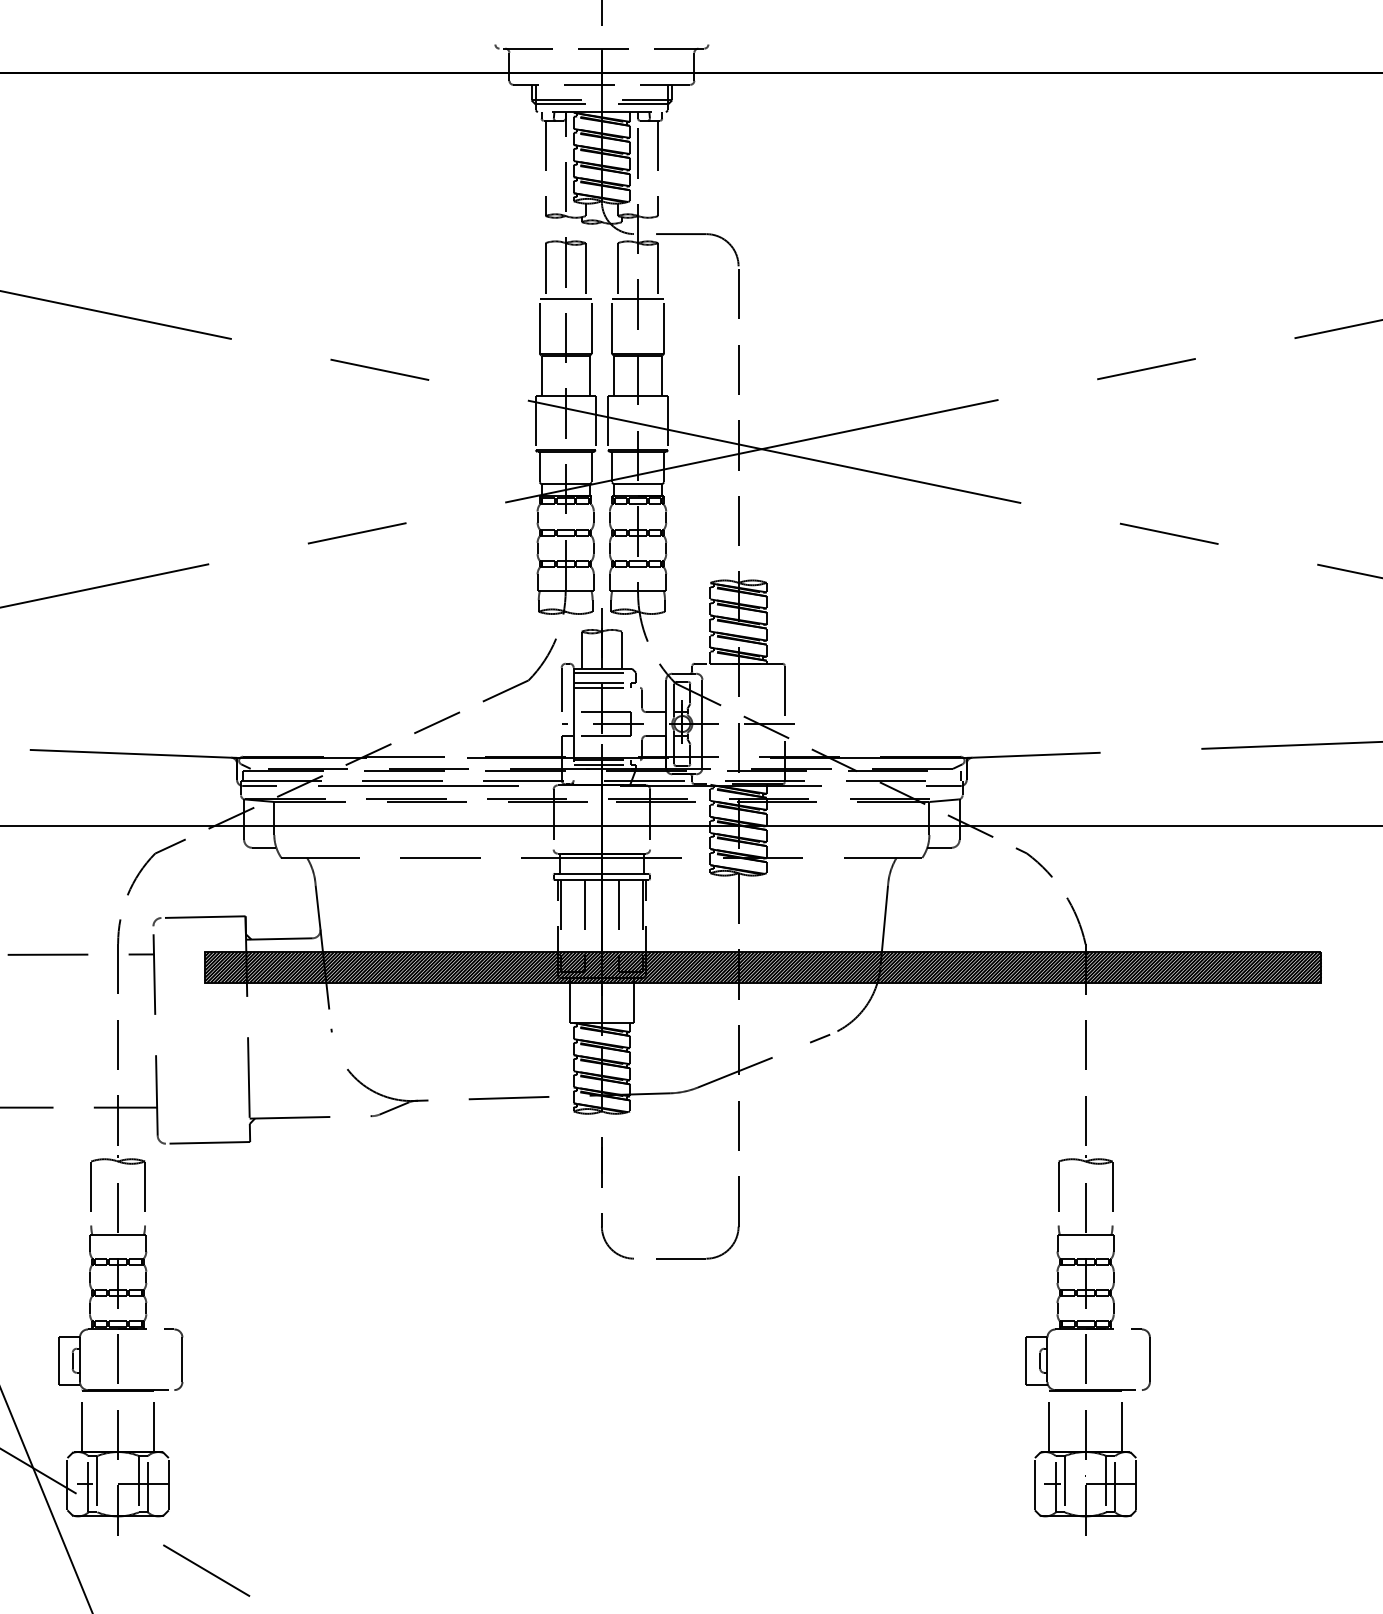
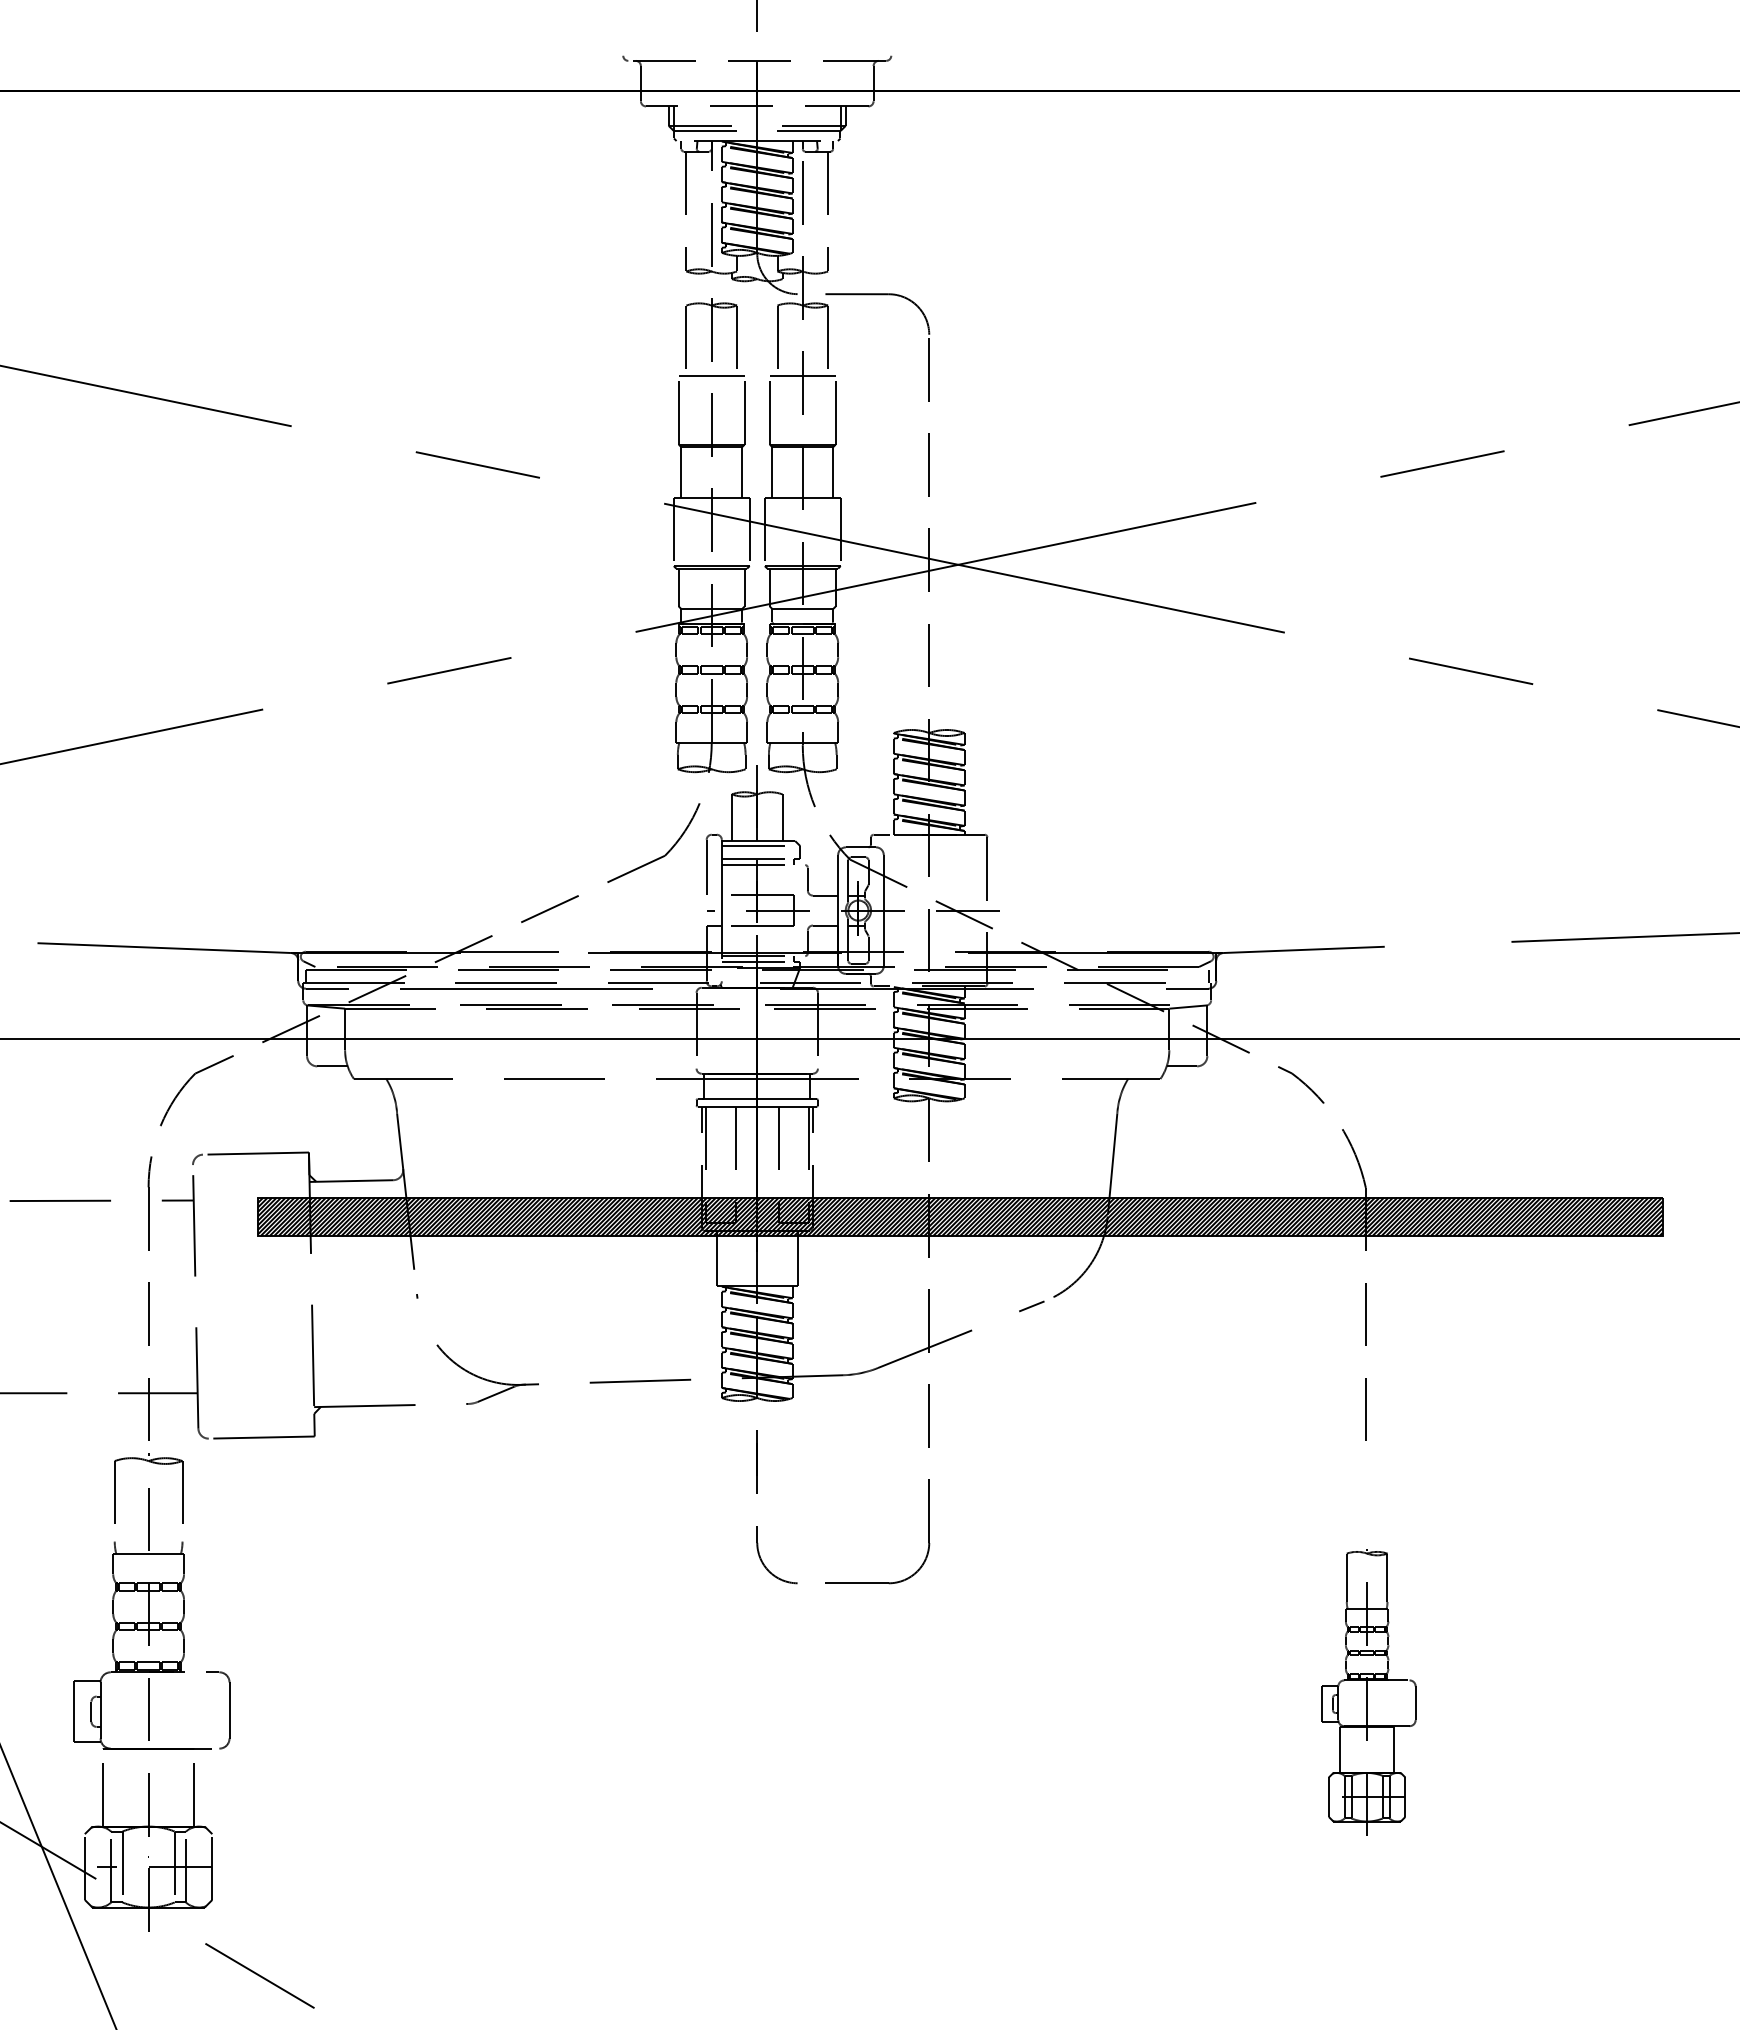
part: (1087, 1345) -> (1368, 1692), size x0.6

